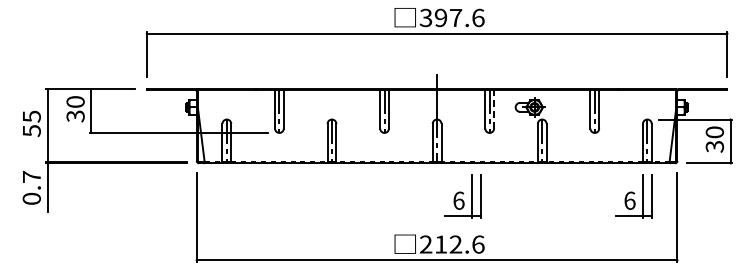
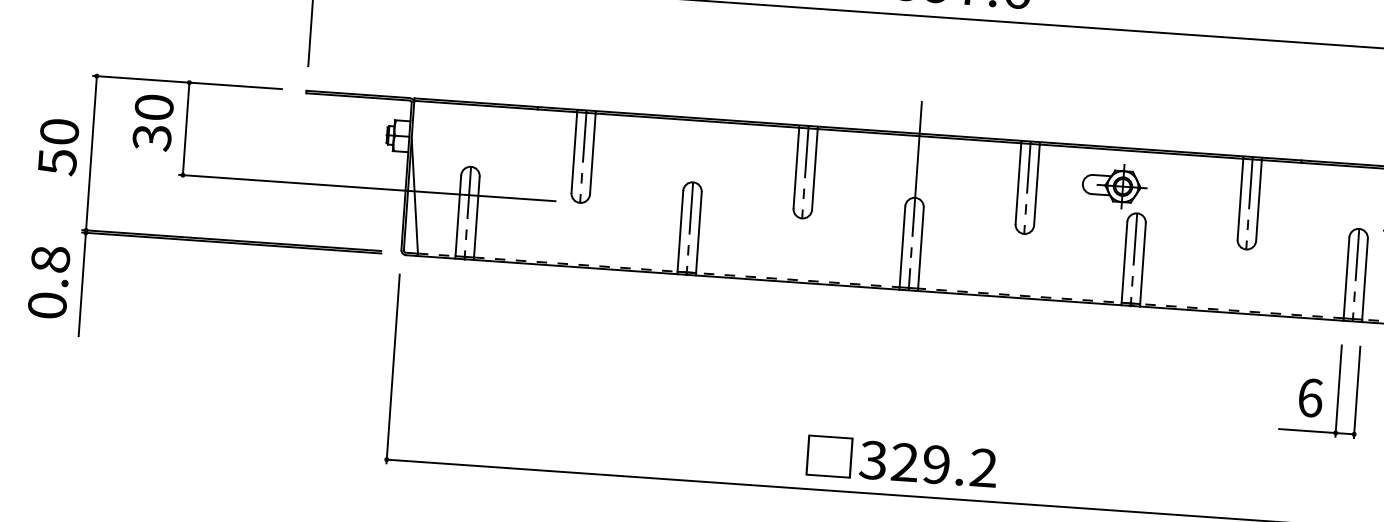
line: (494, 108) -> (1038, 183), dashed -> solid
text: (31, 116) -> (58, 131), 55 -> 50
text: (31, 176) -> (50, 258), 0.7 -> 0.8
part: (462, 196) -> (957, 364), removed
text: (451, 244) -> (927, 463), 212.6 -> 329.2

